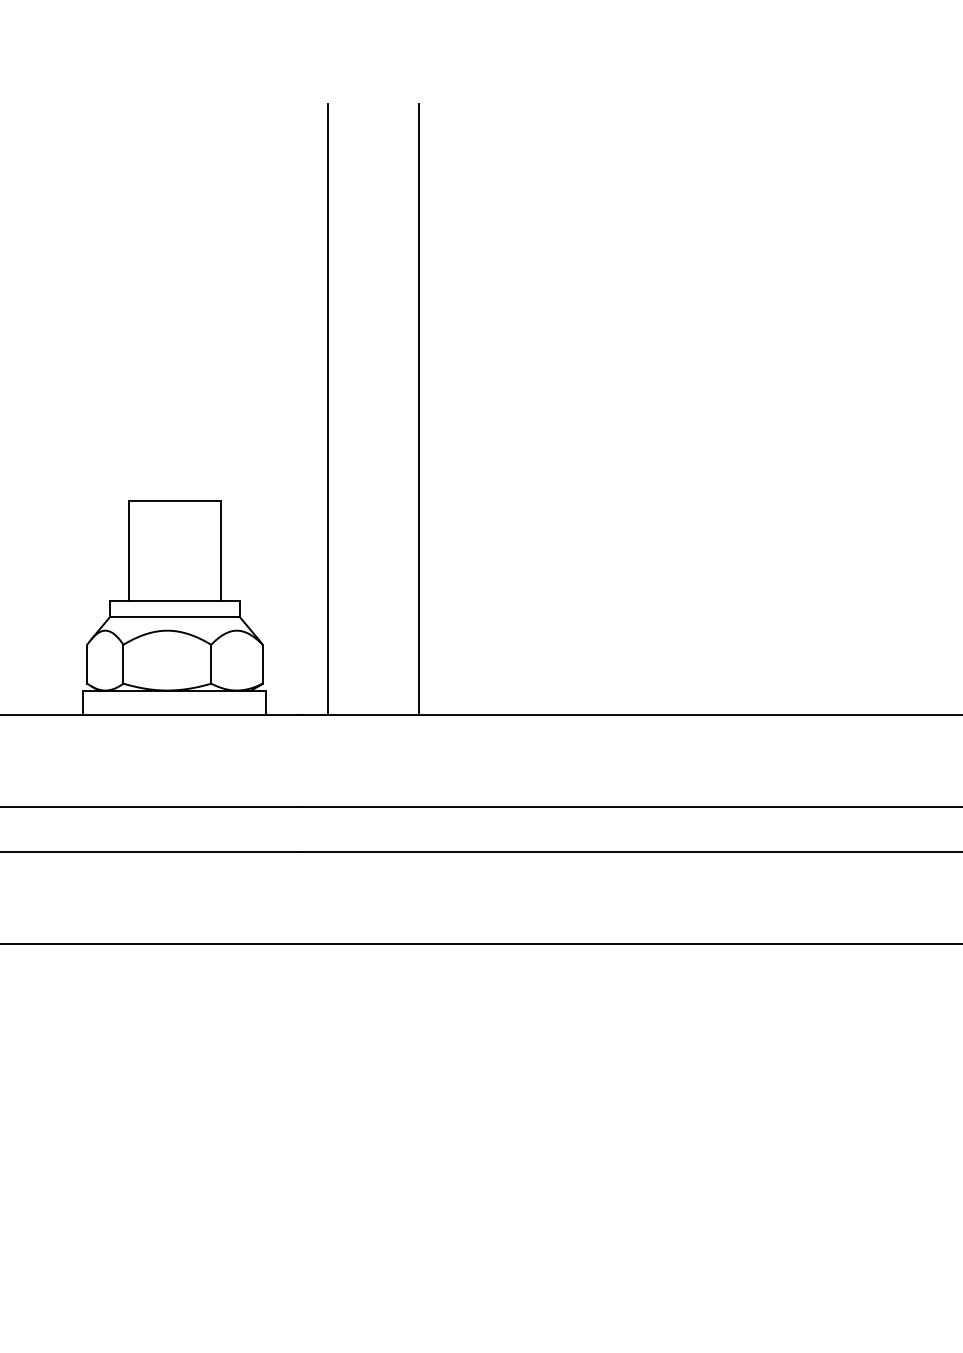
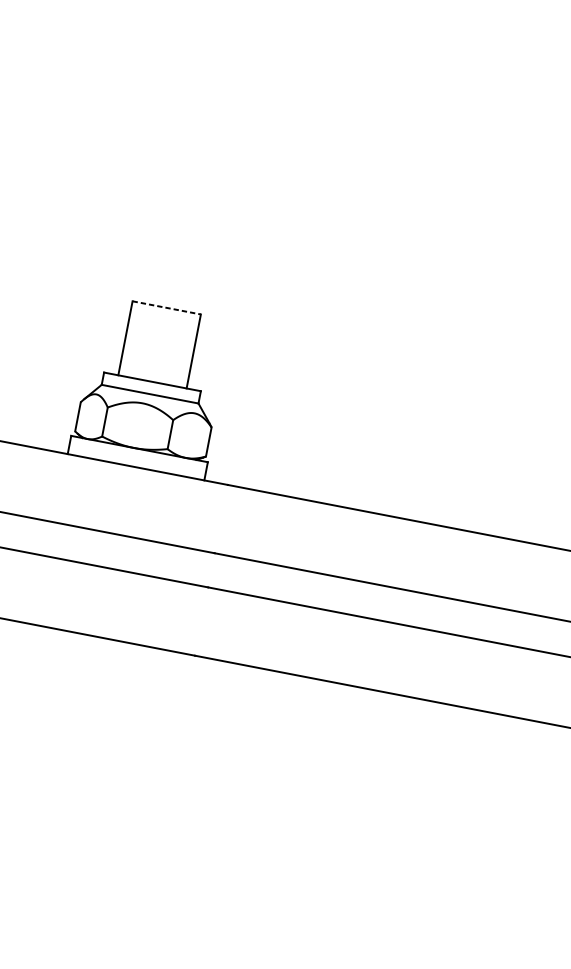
line: (327, 409) -> (293, 261), removed
line: (419, 409) -> (362, 274), removed
line: (174, 501) -> (166, 307), solid -> dashed

